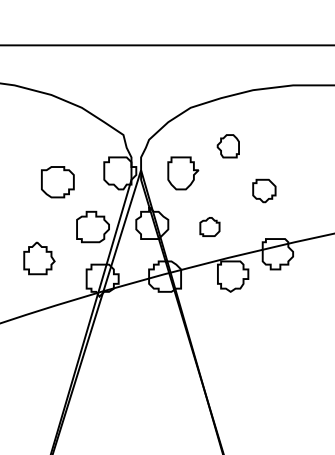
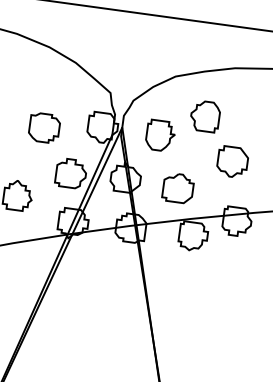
part: (228, 146) -> (205, 116), size x1.43
part: (264, 190) -> (232, 161), size x1.43
part: (209, 226) -> (177, 187), size x1.67

